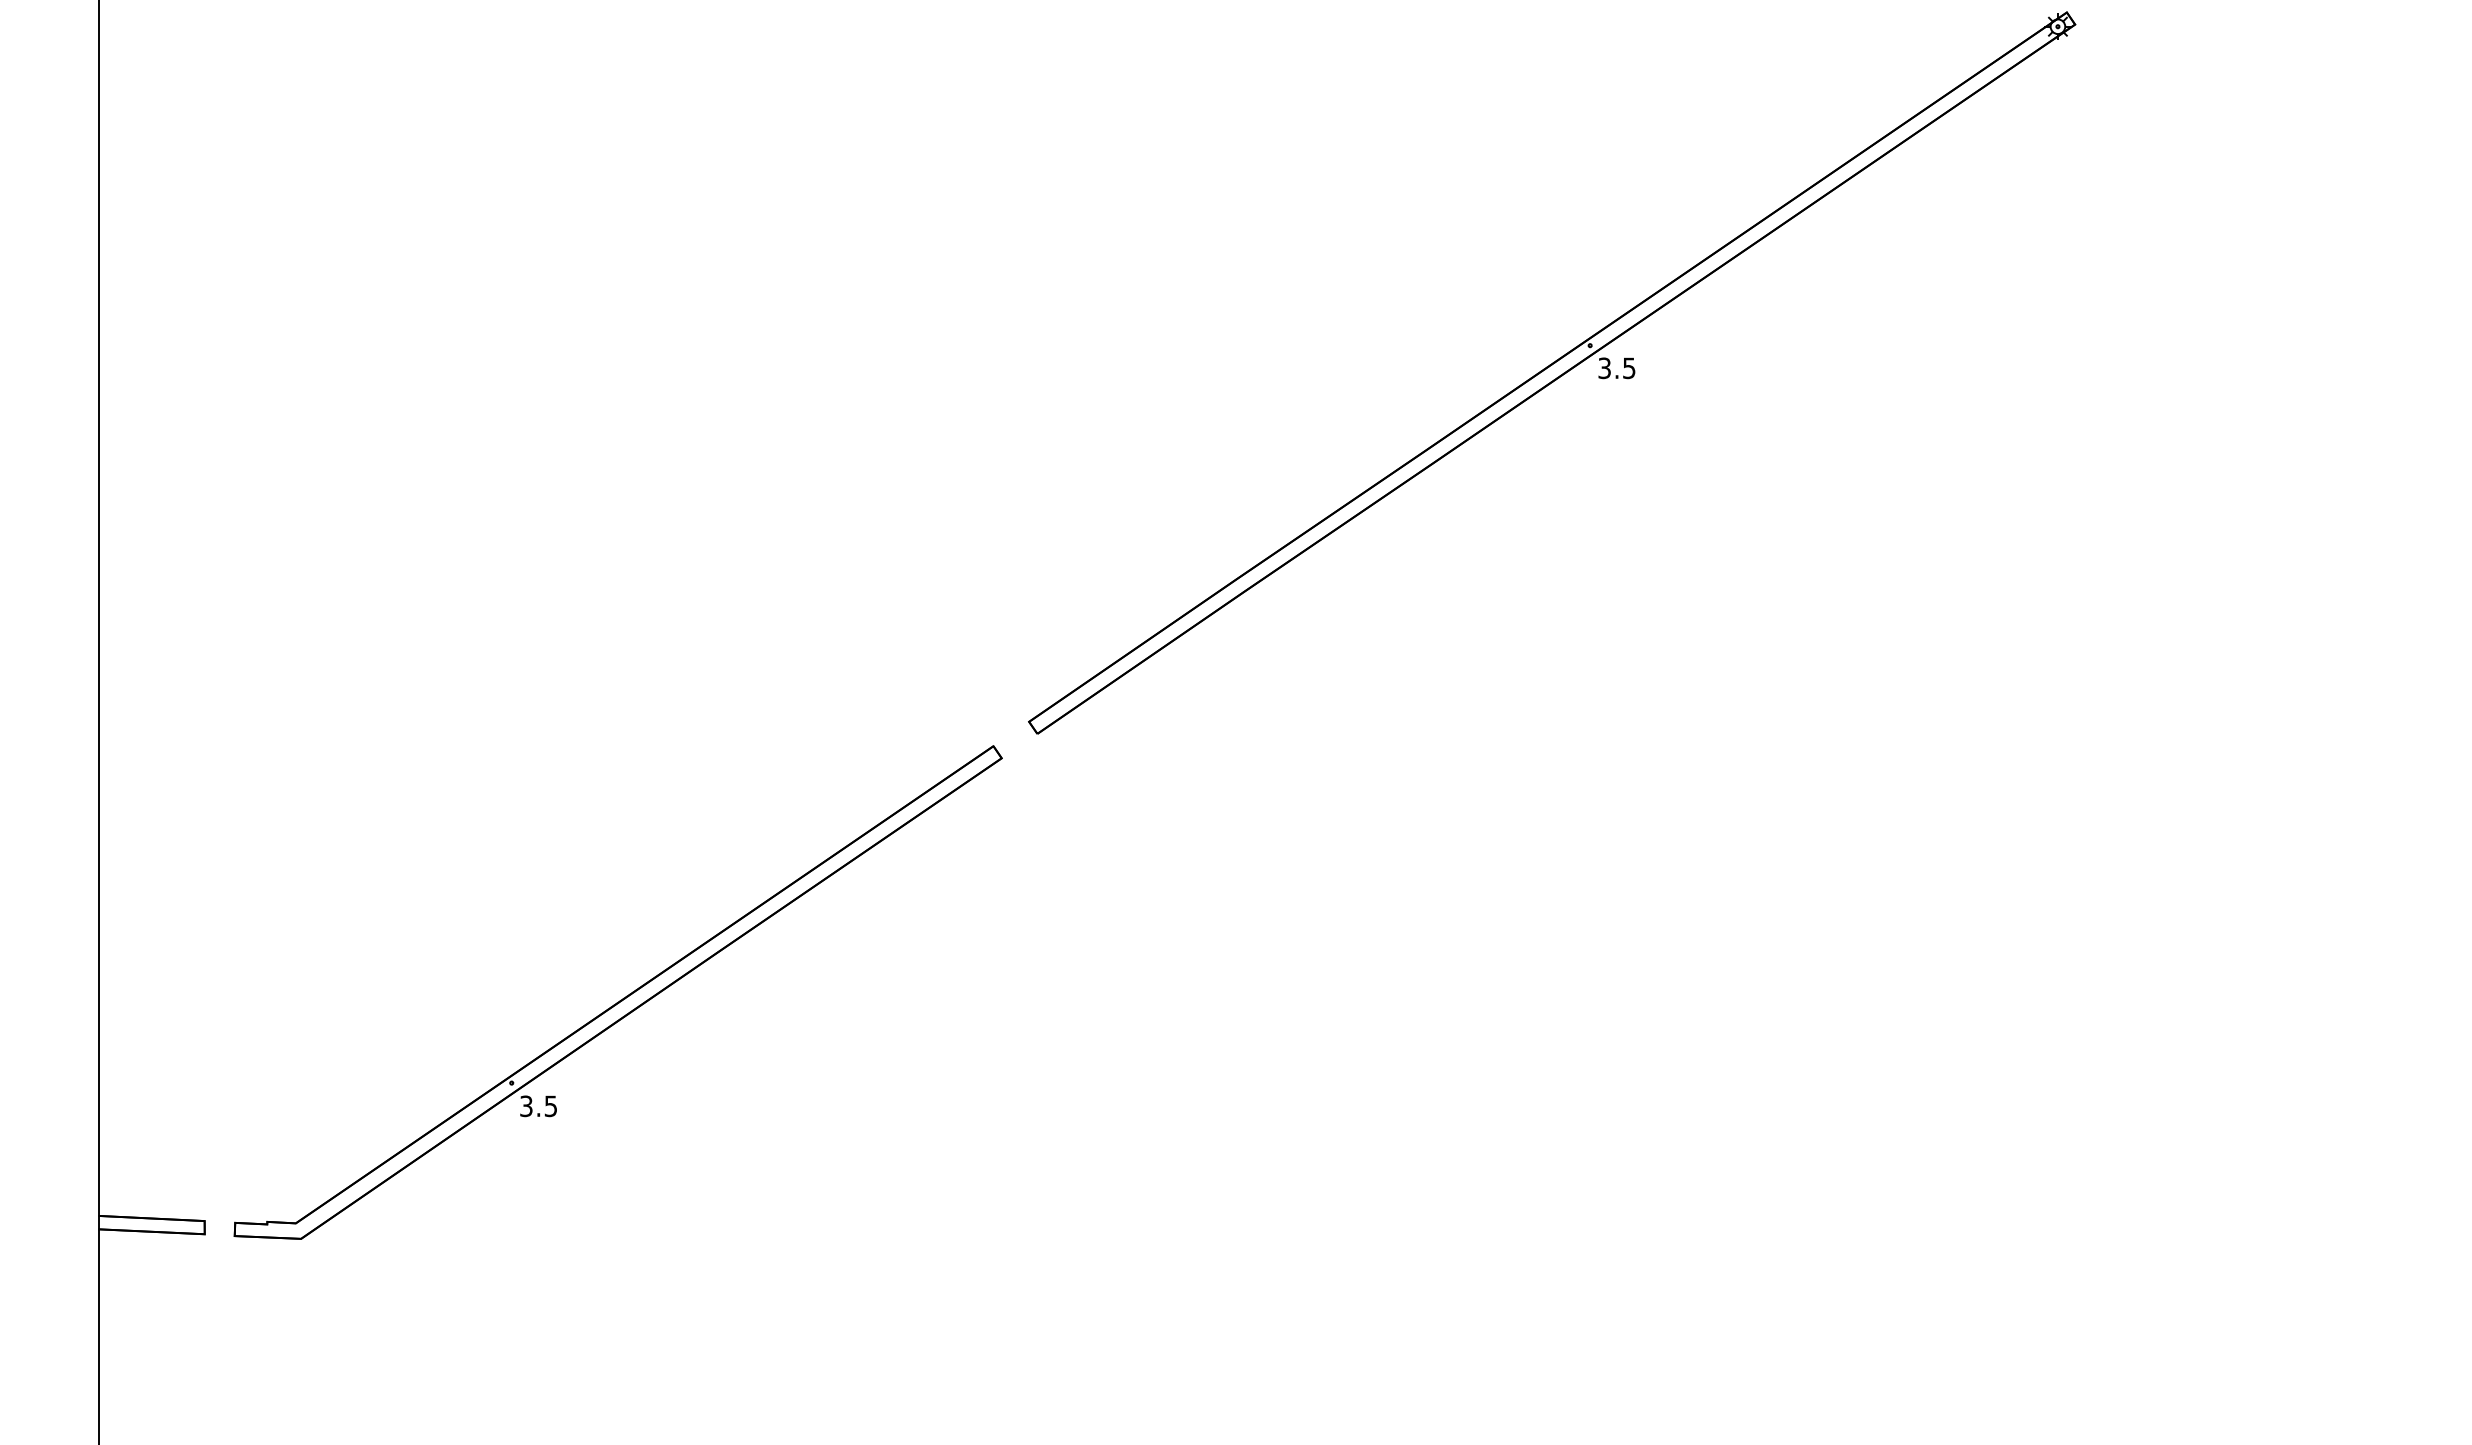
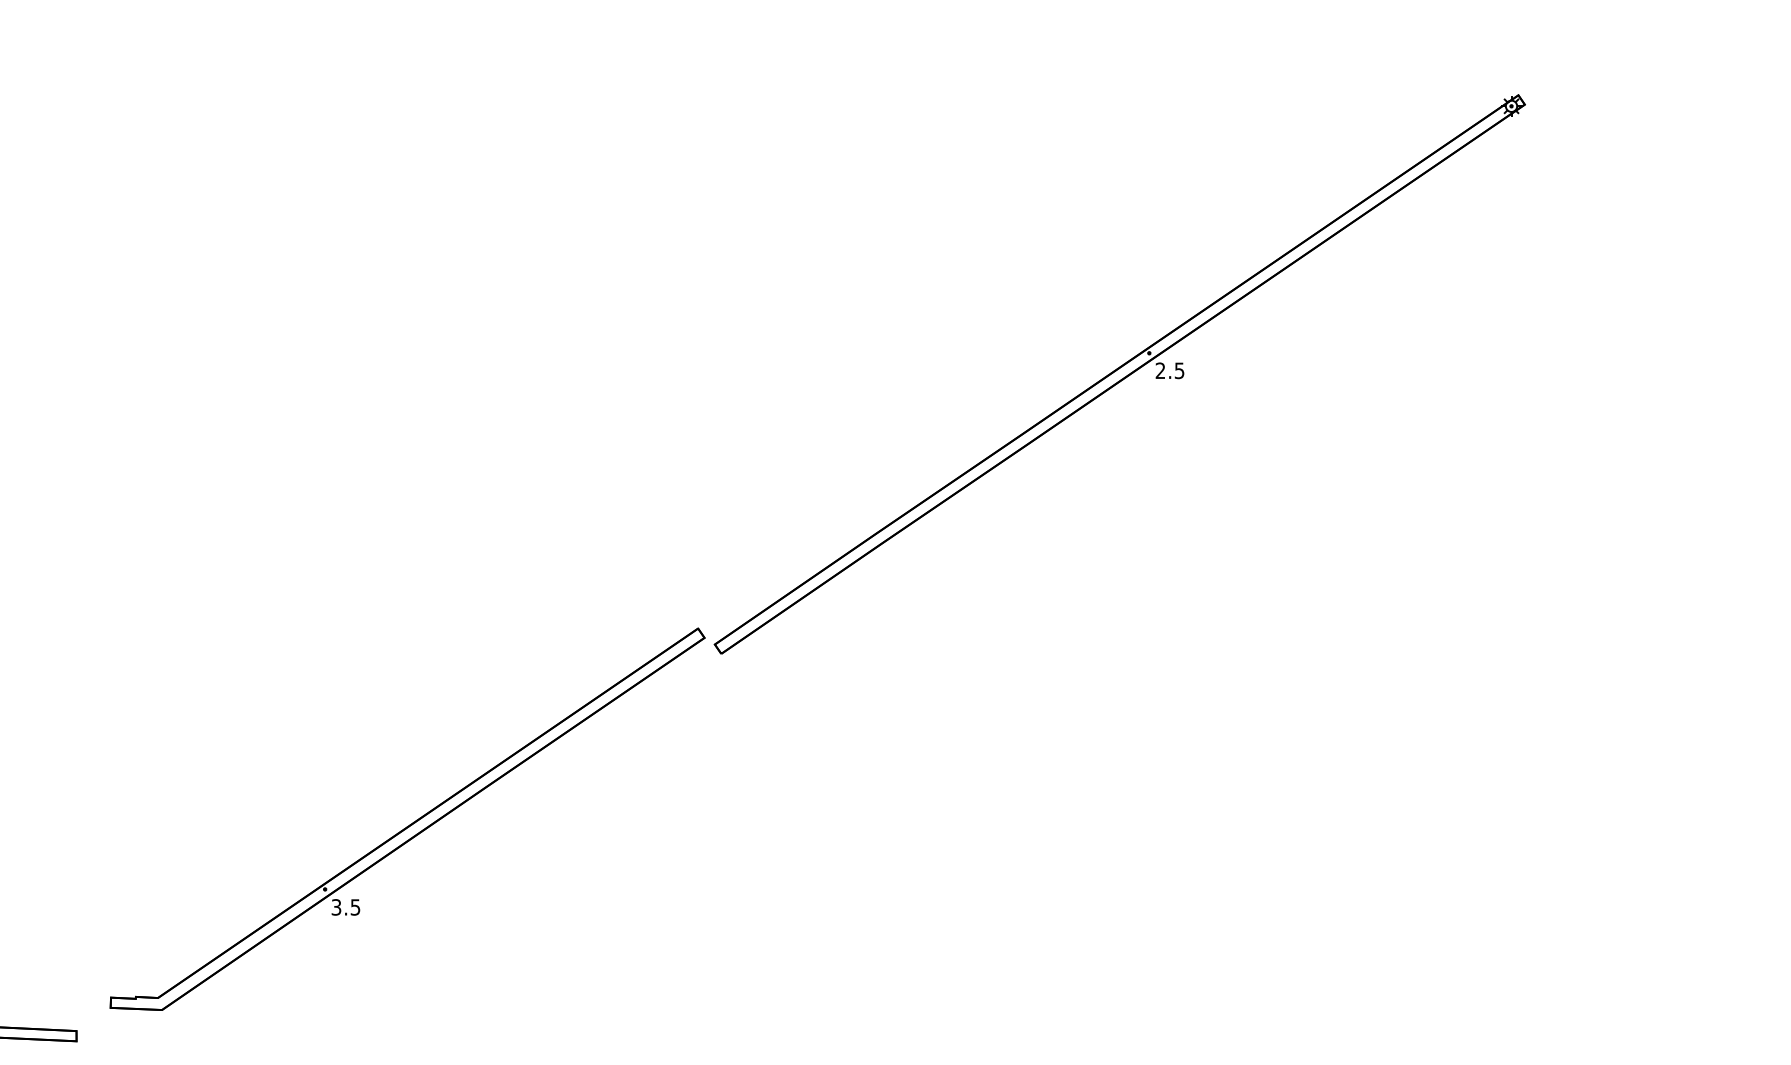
text: (1604, 368) -> (1160, 370), 3.5 -> 2.5
part: (622, 998) -> (410, 823), moved

